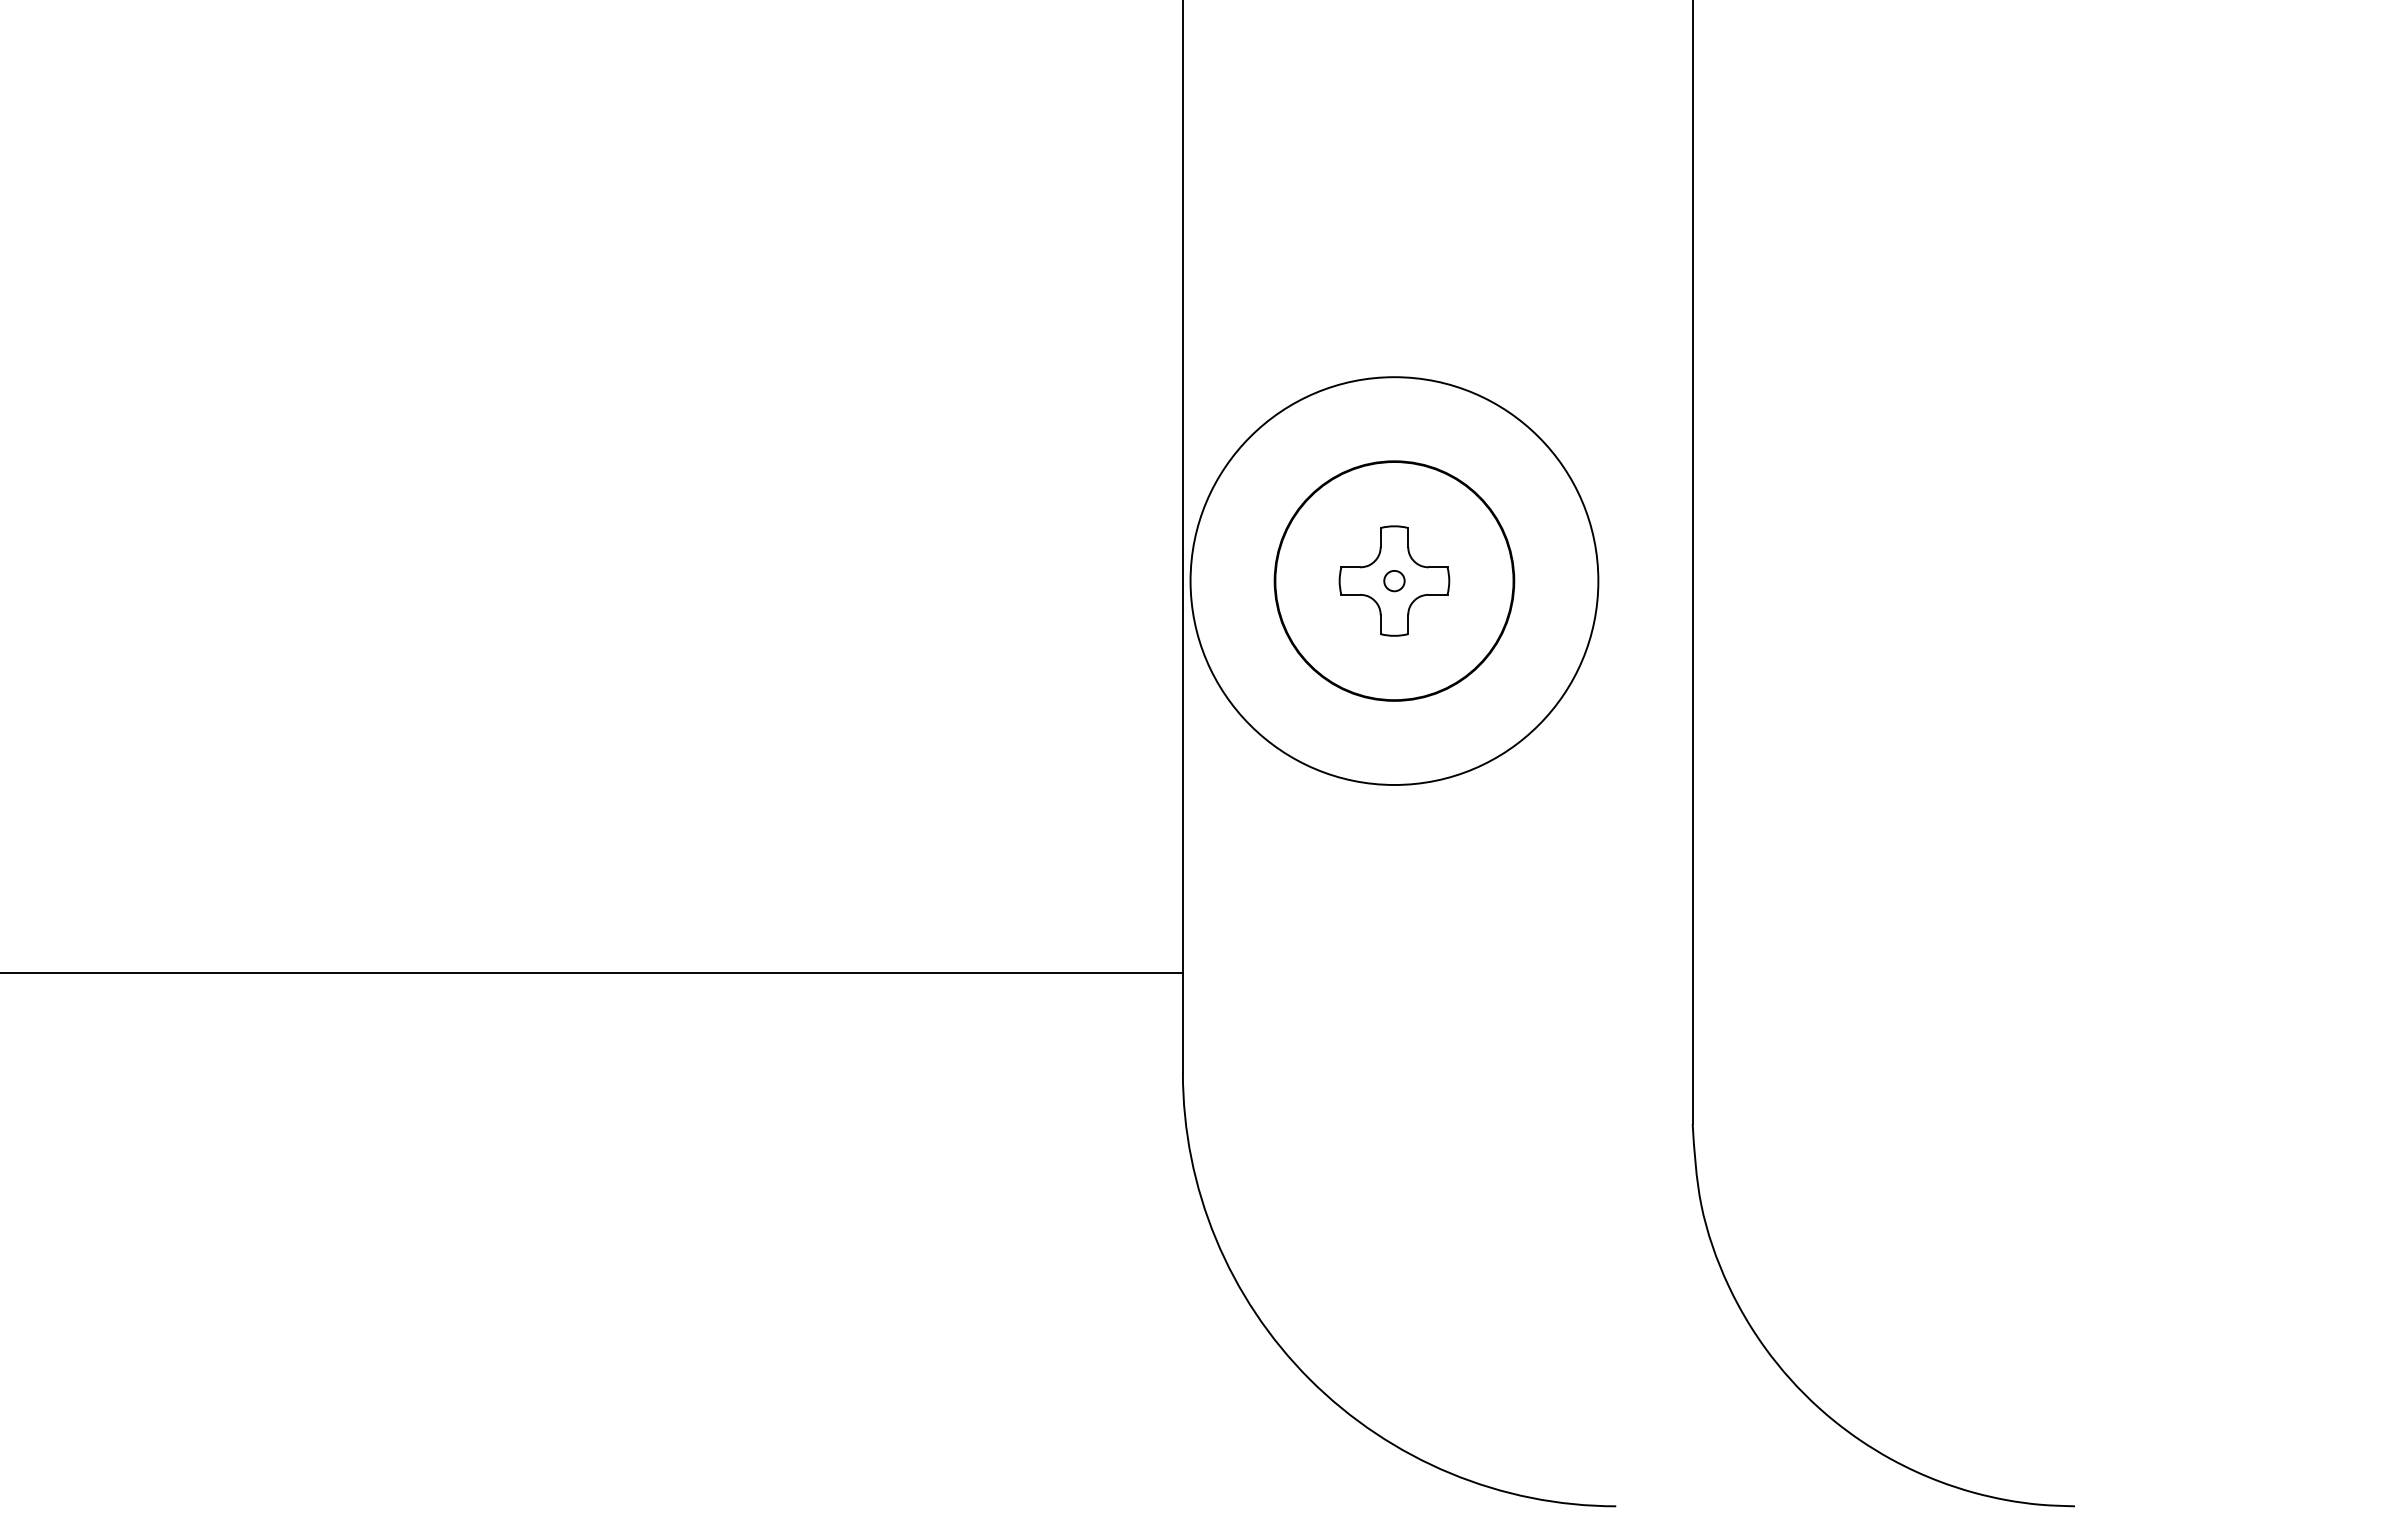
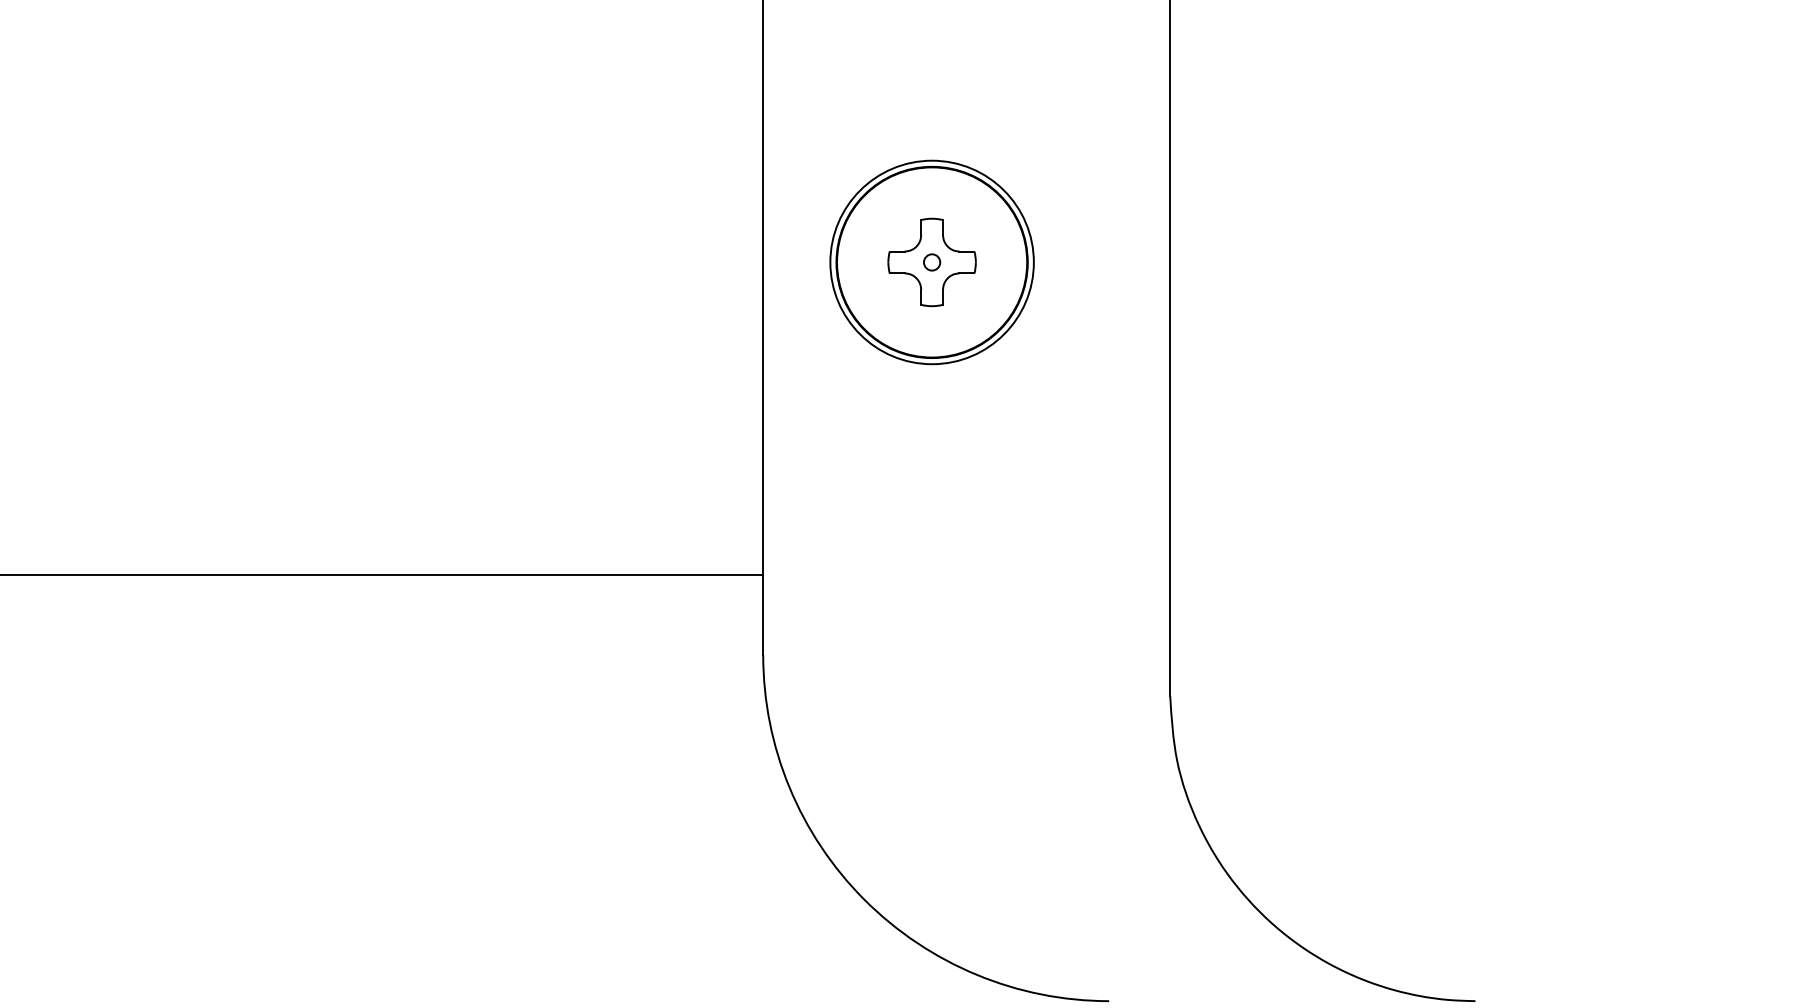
circle: (1394, 580) -> (932, 261), size x0.62

